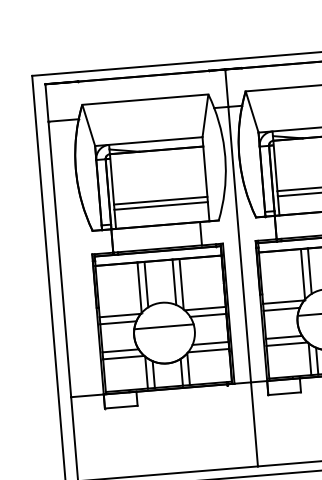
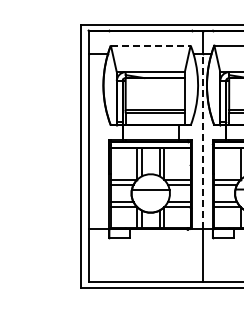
line: (144, 99) -> (150, 45), solid -> dashed
line: (239, 244) -> (202, 141), solid -> dashed

